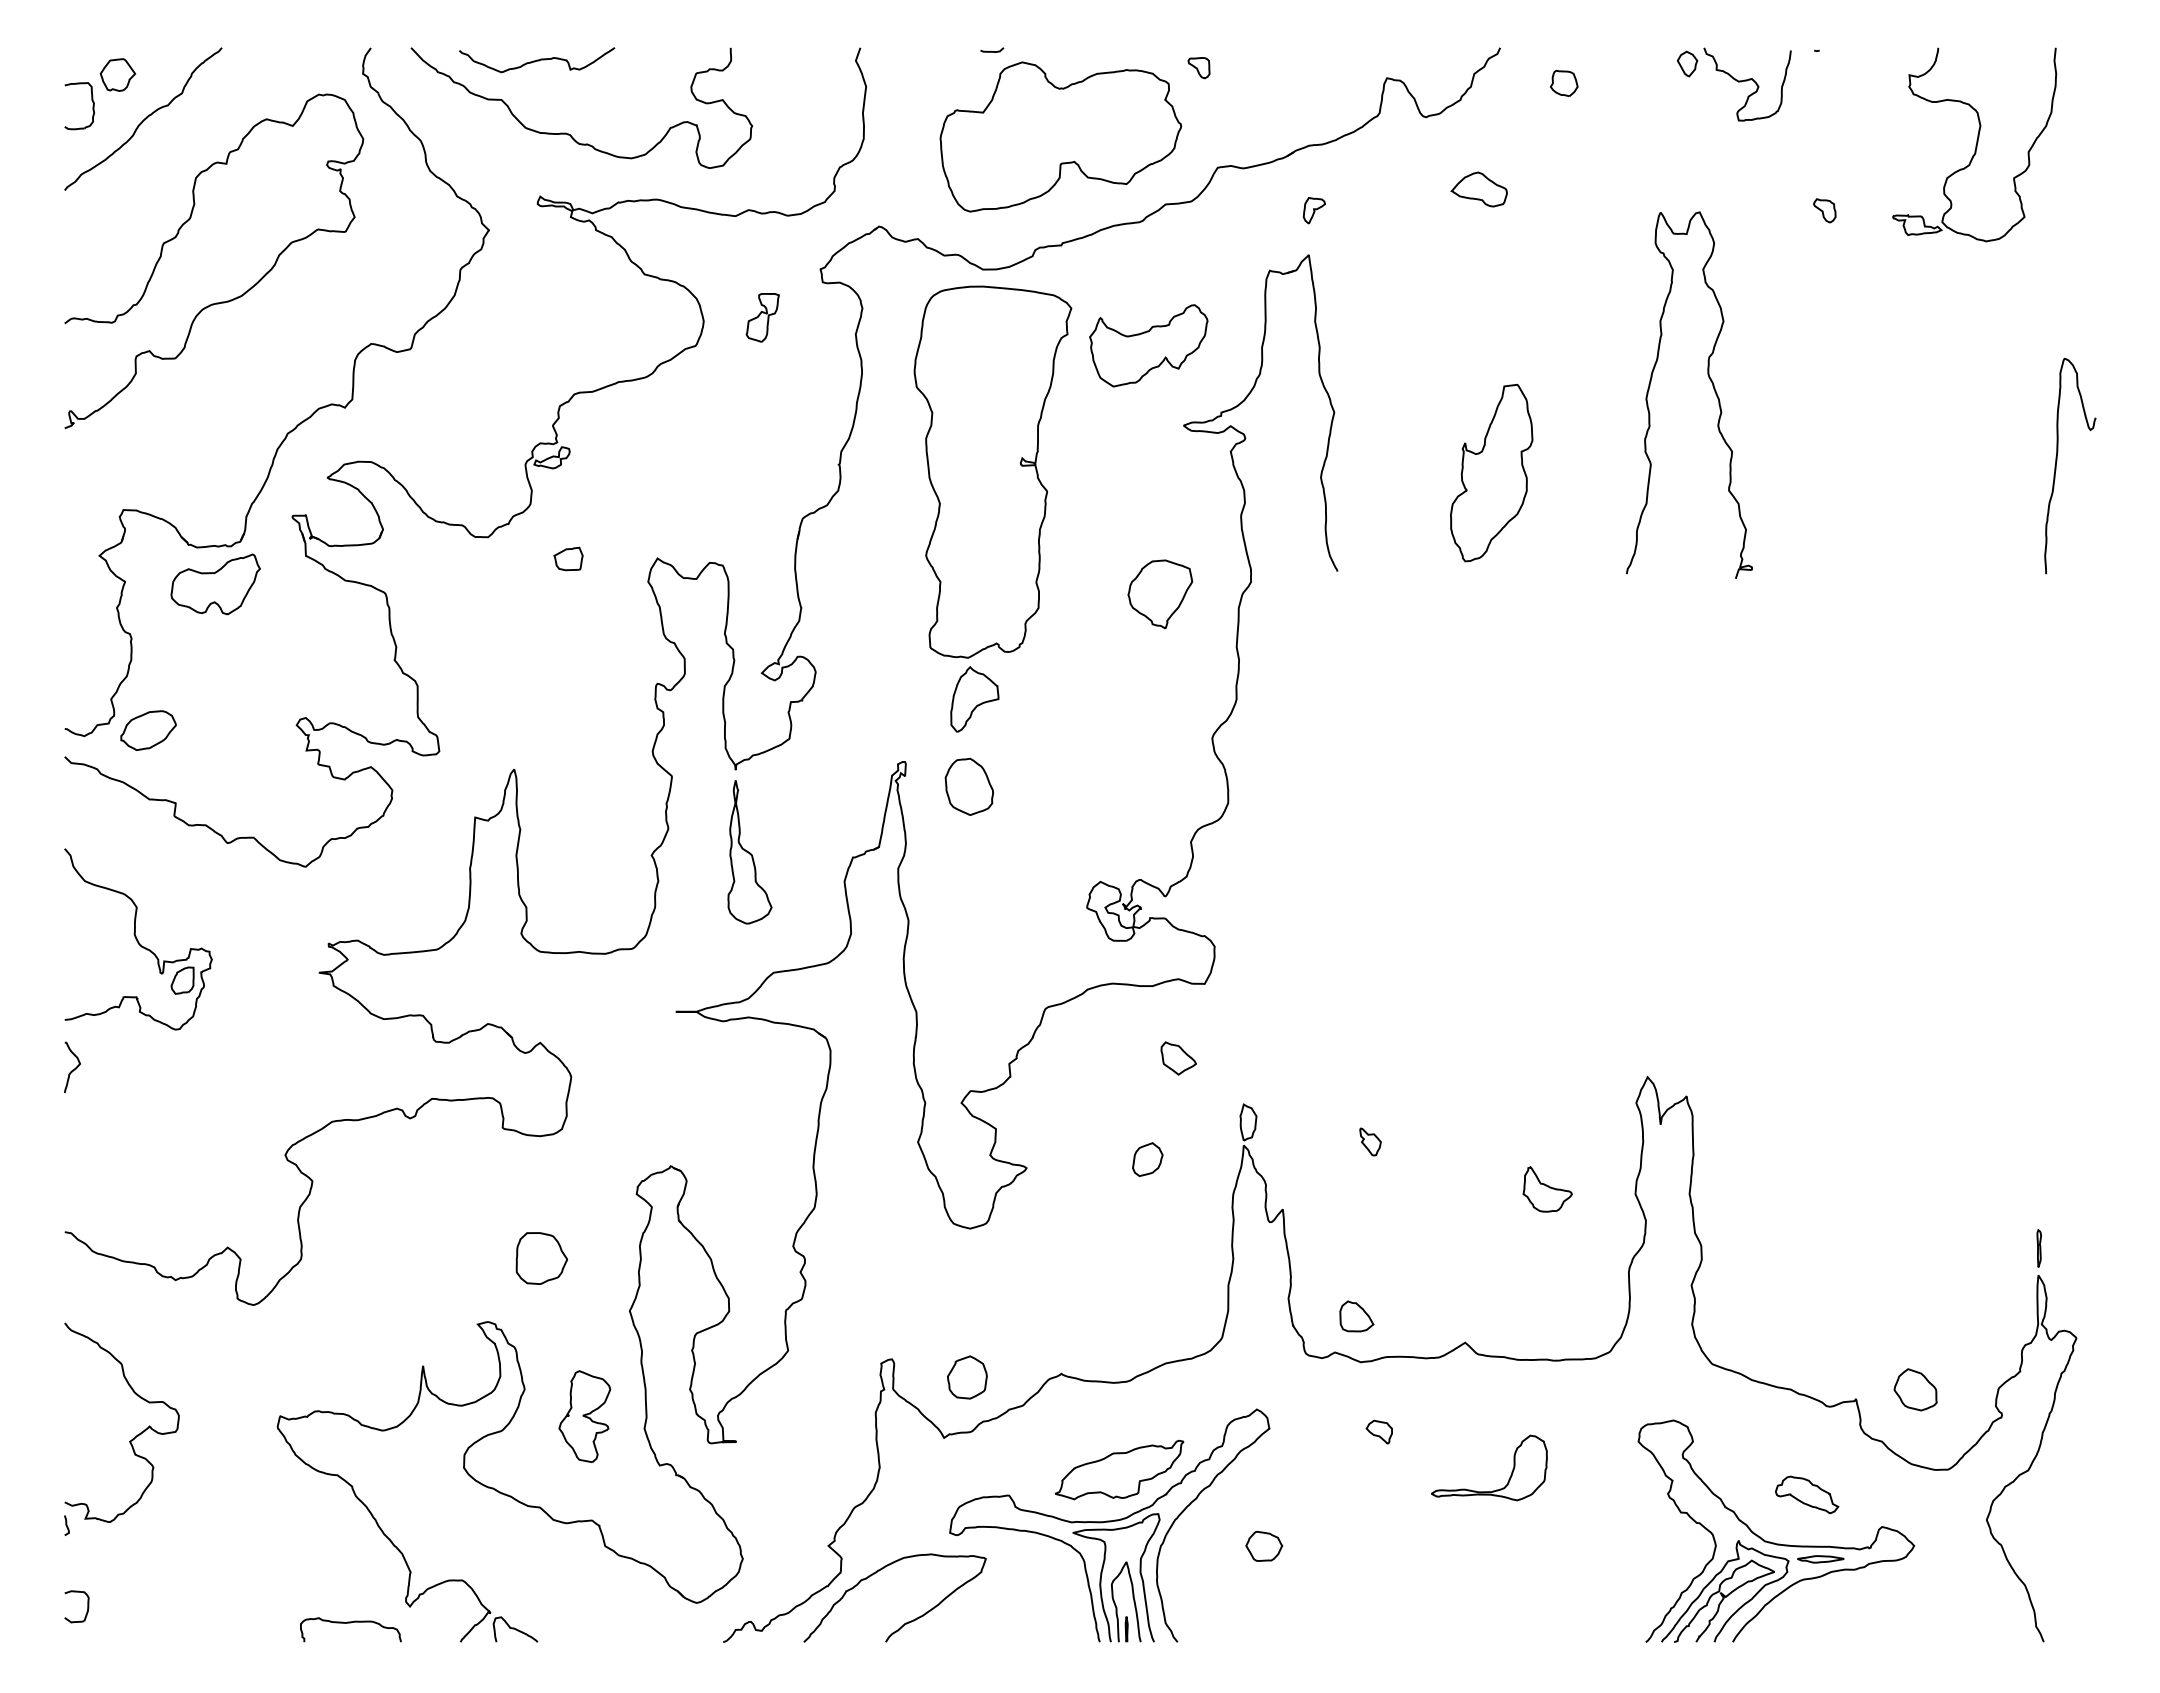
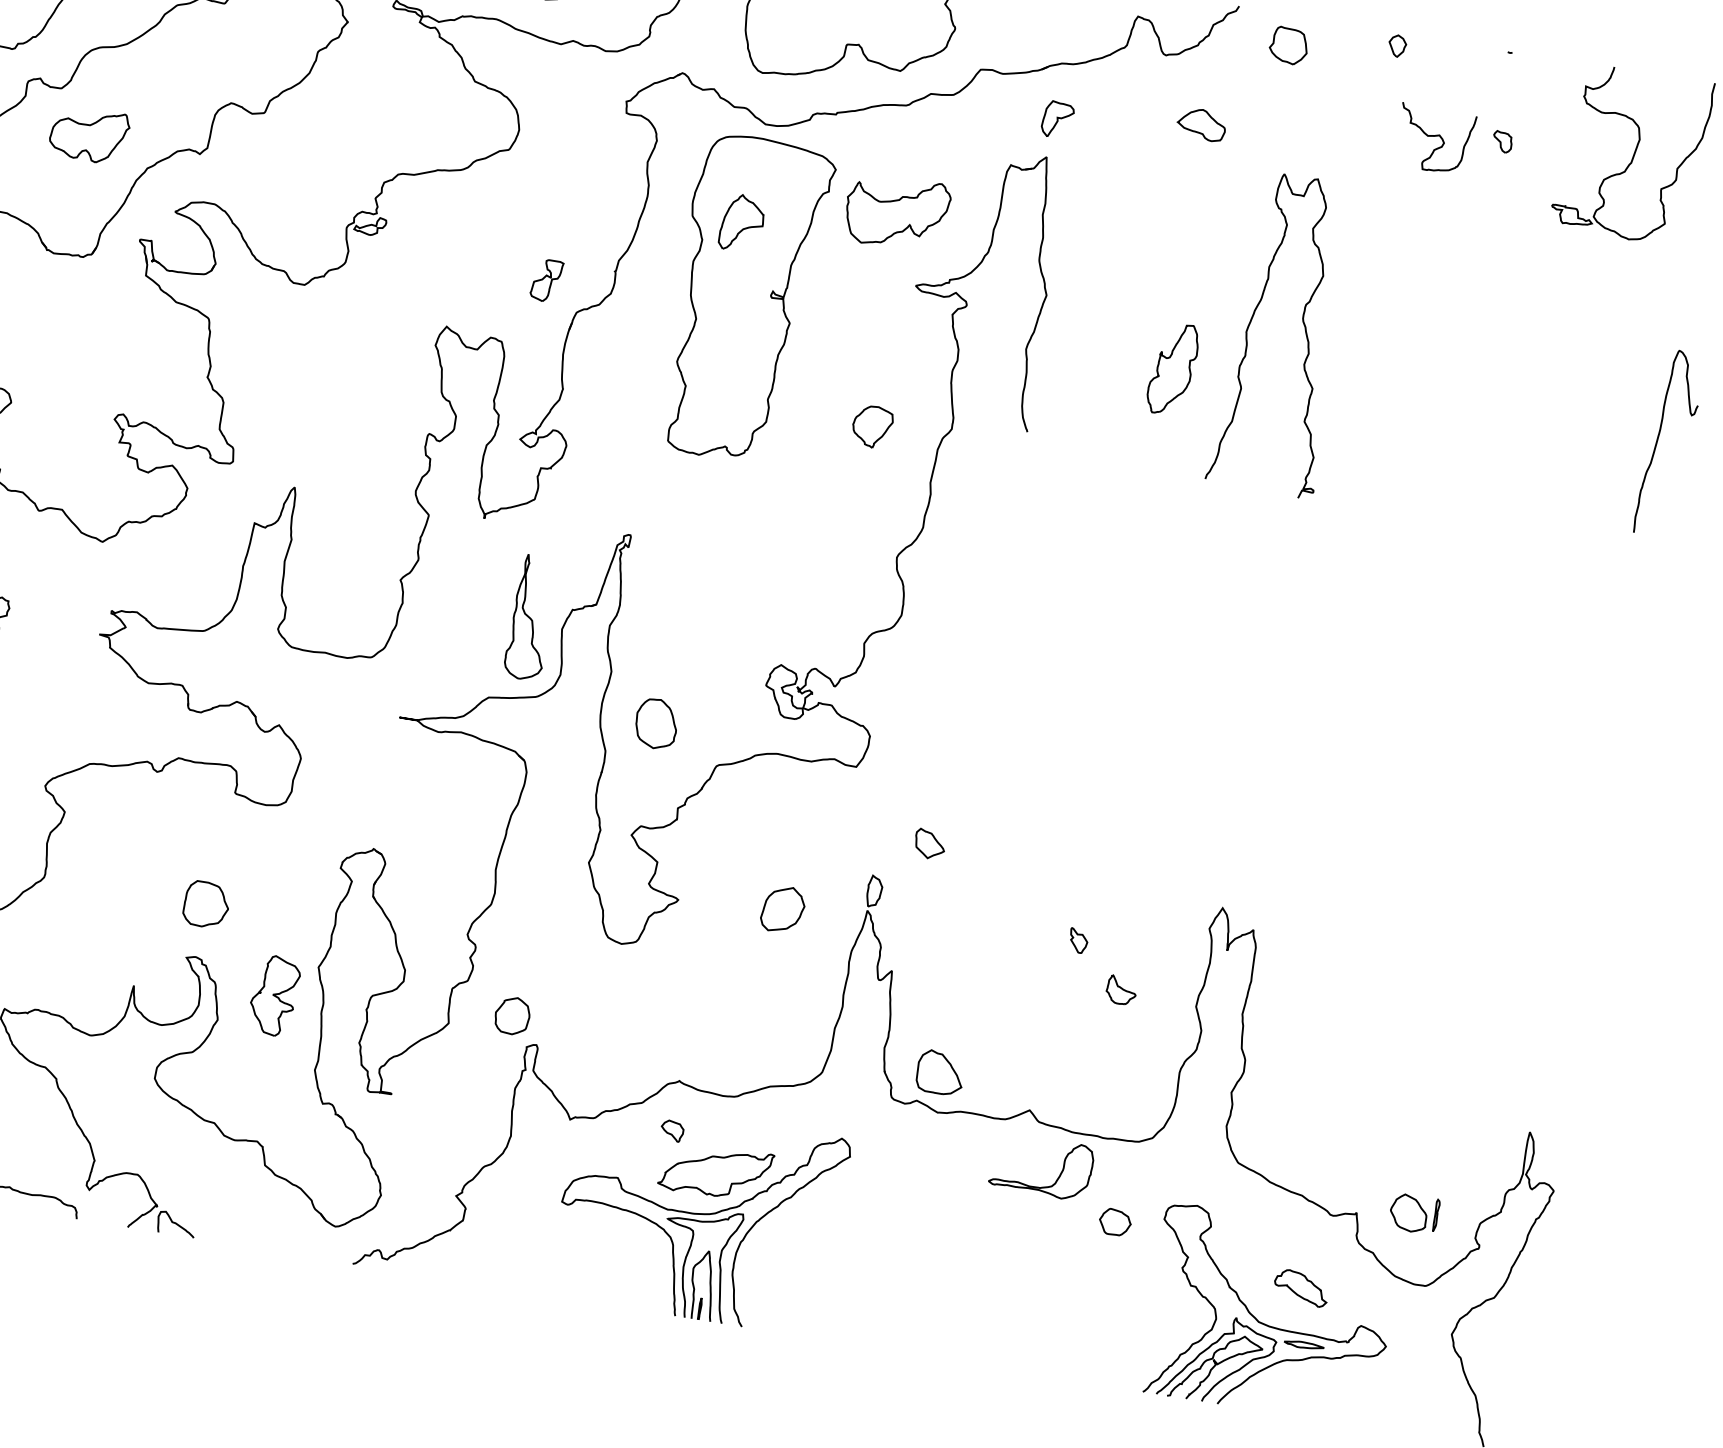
curve: (1747, 81) -> (1435, 136), moved
part: (1564, 82) -> (1289, 44), size x1.6
part: (1313, 210) -> (1056, 119), size x1.6
part: (1824, 210) -> (1502, 141), moved
part: (762, 317) -> (546, 280), moved
curve: (1712, 386) -> (1304, 330), moved
part: (1491, 472) -> (1172, 368), size x0.6
part: (568, 558) -> (370, 314), removed
part: (215, 584) -> (89, 135), moved
part: (1160, 593) -> (872, 426), size x0.7
part: (974, 699) -> (742, 223), moved
part: (968, 786) -> (655, 723), moved
part: (749, 852) -> (530, 617), moved
part: (1178, 1058) -> (929, 844), moved
part: (1370, 1141) -> (1078, 940), moved
part: (1147, 1159) -> (782, 909), size x1.6
part: (1547, 1189) -> (1121, 990), size x0.7
part: (2038, 1248) -> (1435, 1215), moved
part: (541, 1258) -> (206, 904), moved
part: (1356, 1316) -> (940, 1072), size x1.6
part: (967, 1377) -> (512, 1015), moved
part: (584, 1416) -> (274, 995), moved
part: (1378, 1431) -> (671, 1130), moved
part: (1511, 1471) -> (1060, 1173), moved
part: (1264, 1546) -> (1115, 1222), moved
curve: (905, 1622) -> (511, 1272), removed

